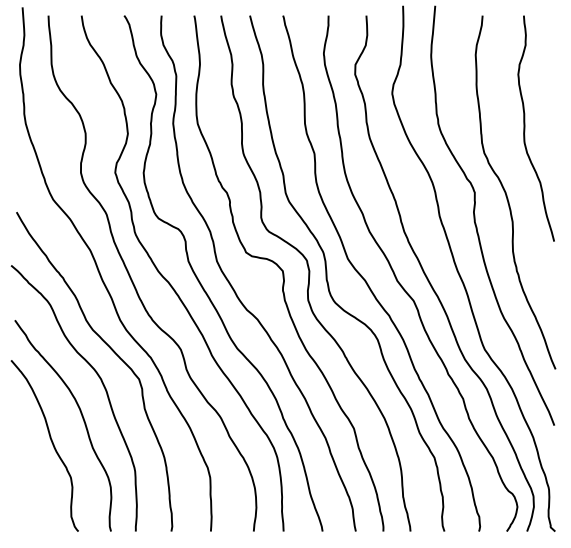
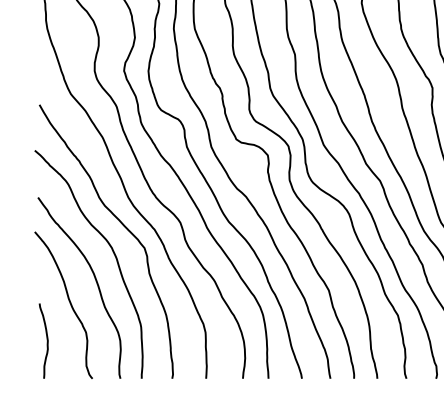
curve: (25, 487) -> (47, 340), added

